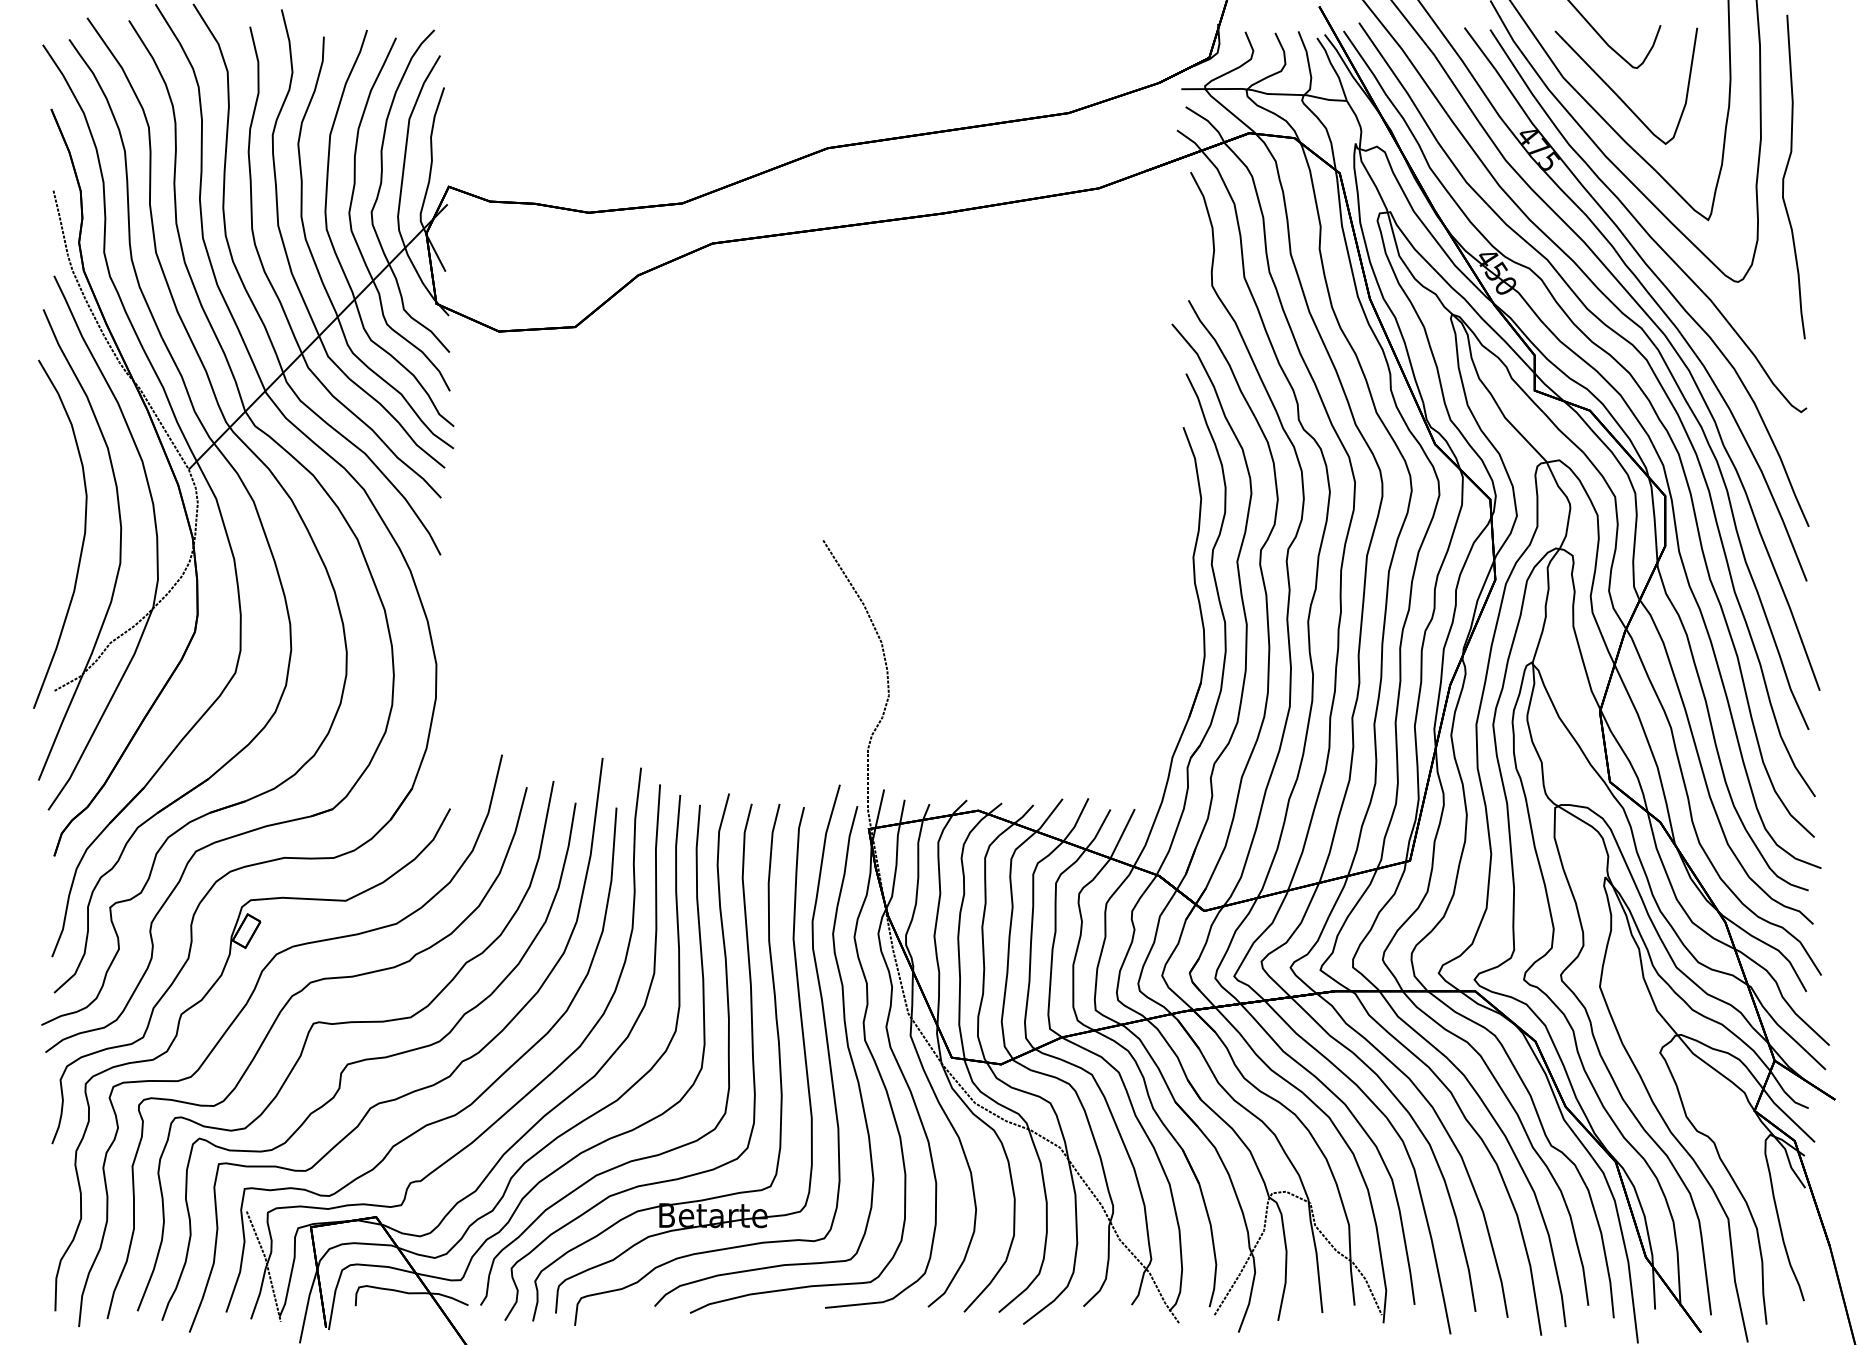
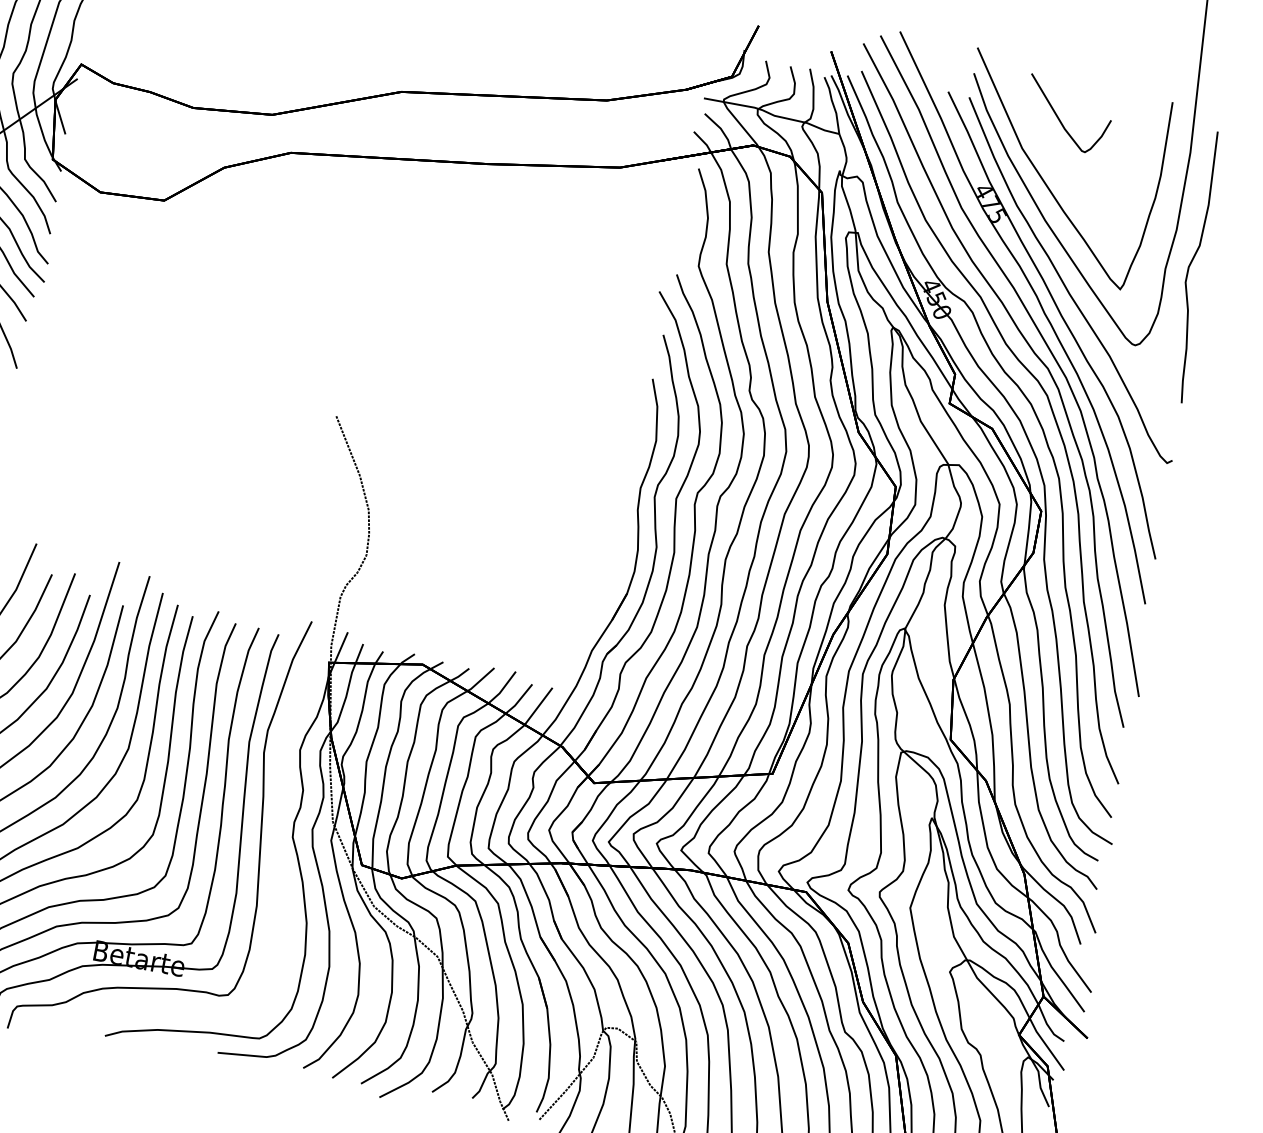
curve: (1617, 94) -> (1064, 171), removed
curve: (846, 1044) -> (276, 837), removed

